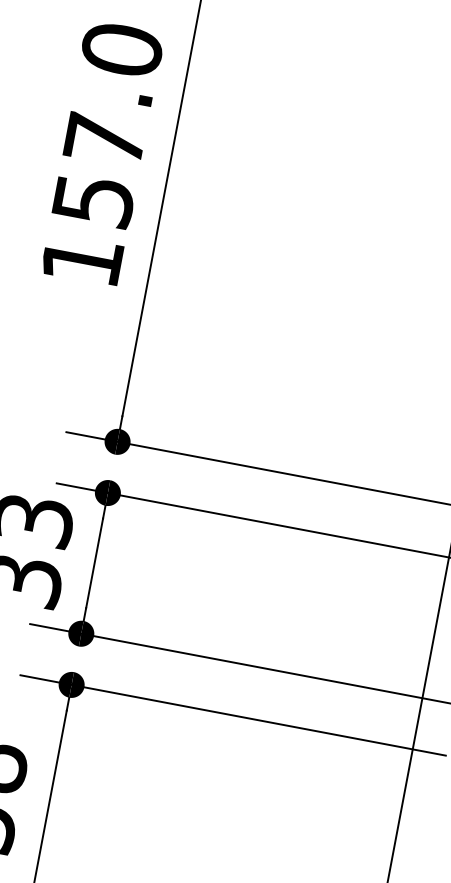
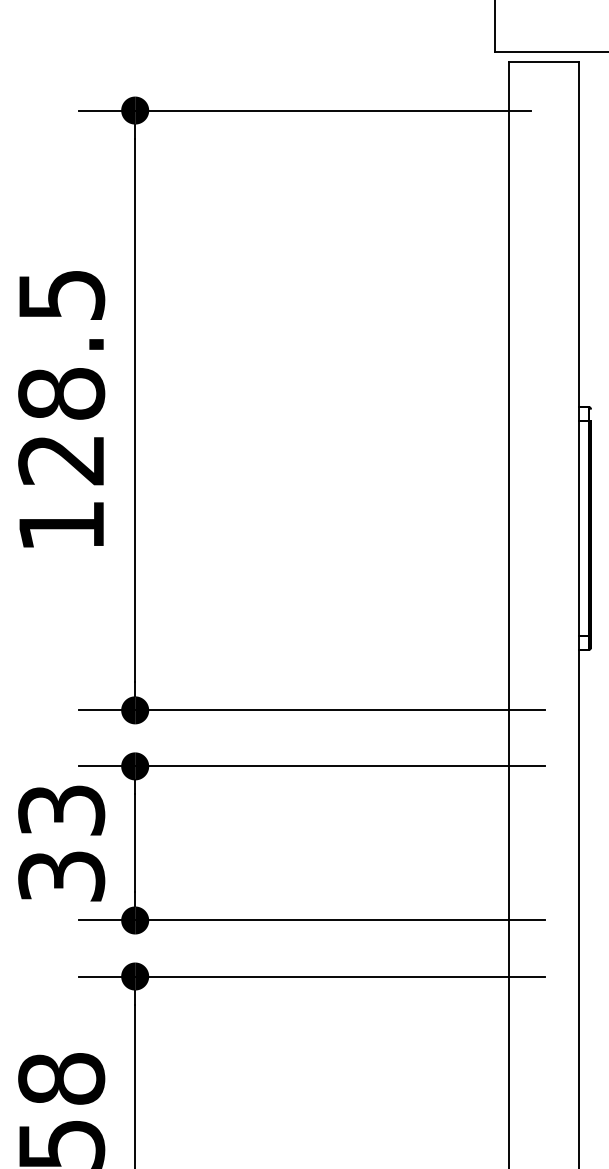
text: (107, 124) -> (61, 376), 157.0 -> 128.5

